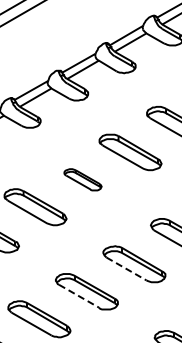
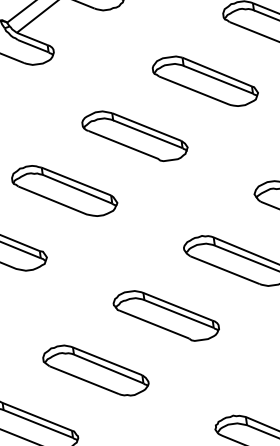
part: (82, 179) -> (134, 135), size x1.67
line: (126, 268) -> (224, 269), dashed -> solid
line: (78, 296) -> (153, 325), dashed -> solid

